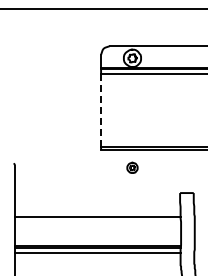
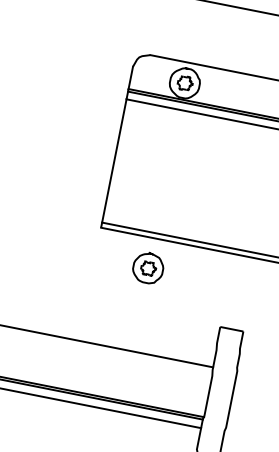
line: (101, 110) -> (115, 161), dashed -> solid
part: (132, 167) -> (148, 267), size x1.67

